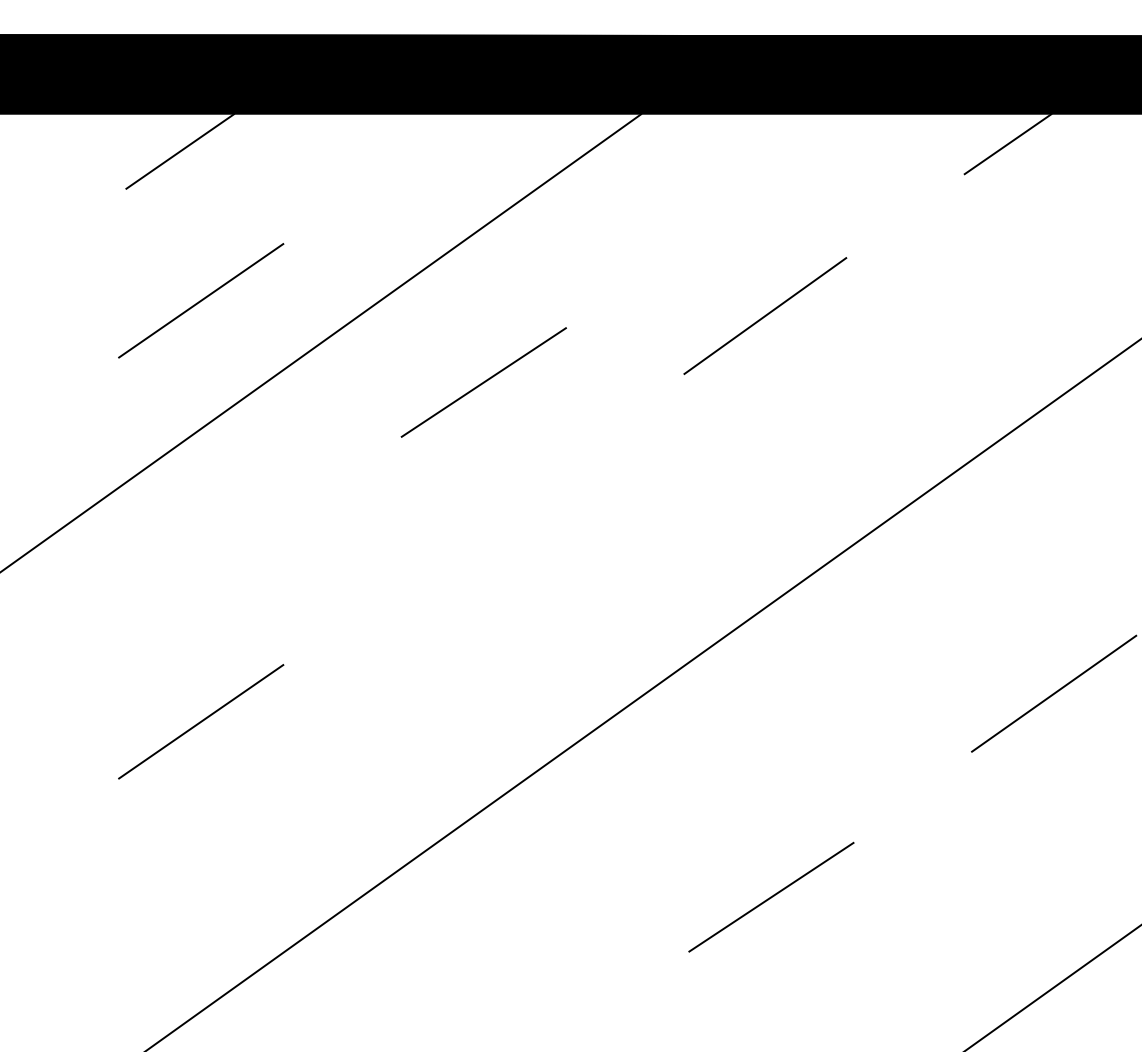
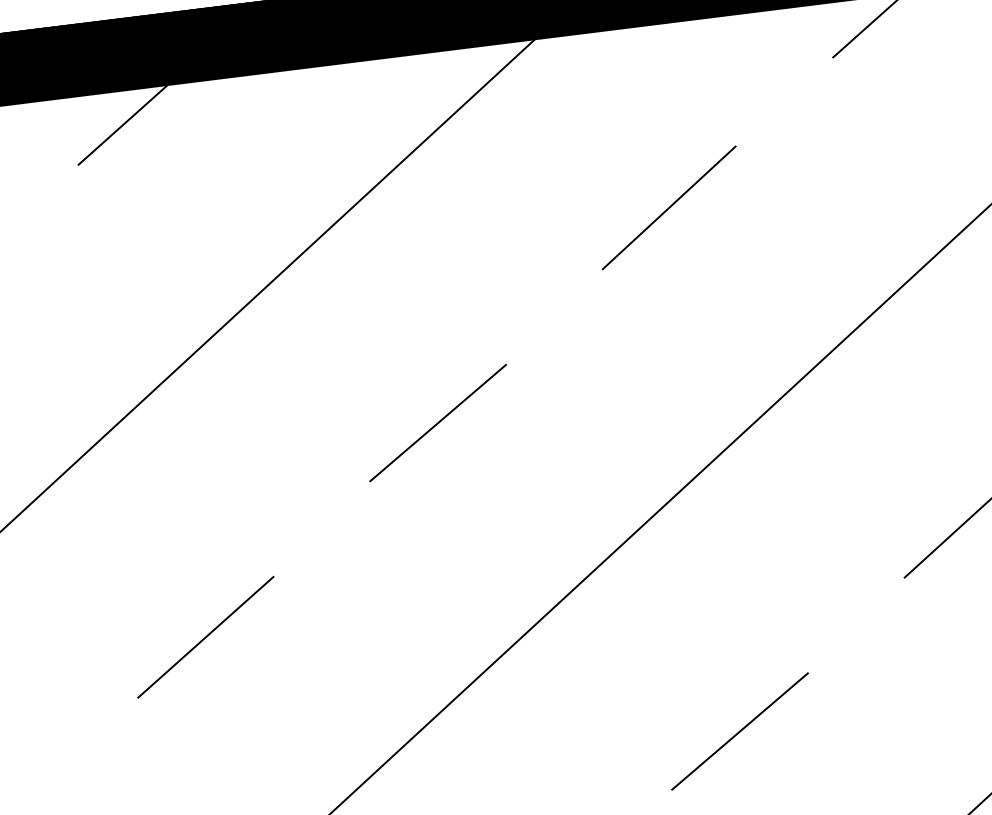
line: (201, 300) -> (158, 257), removed
line: (483, 382) -> (437, 423), moved

